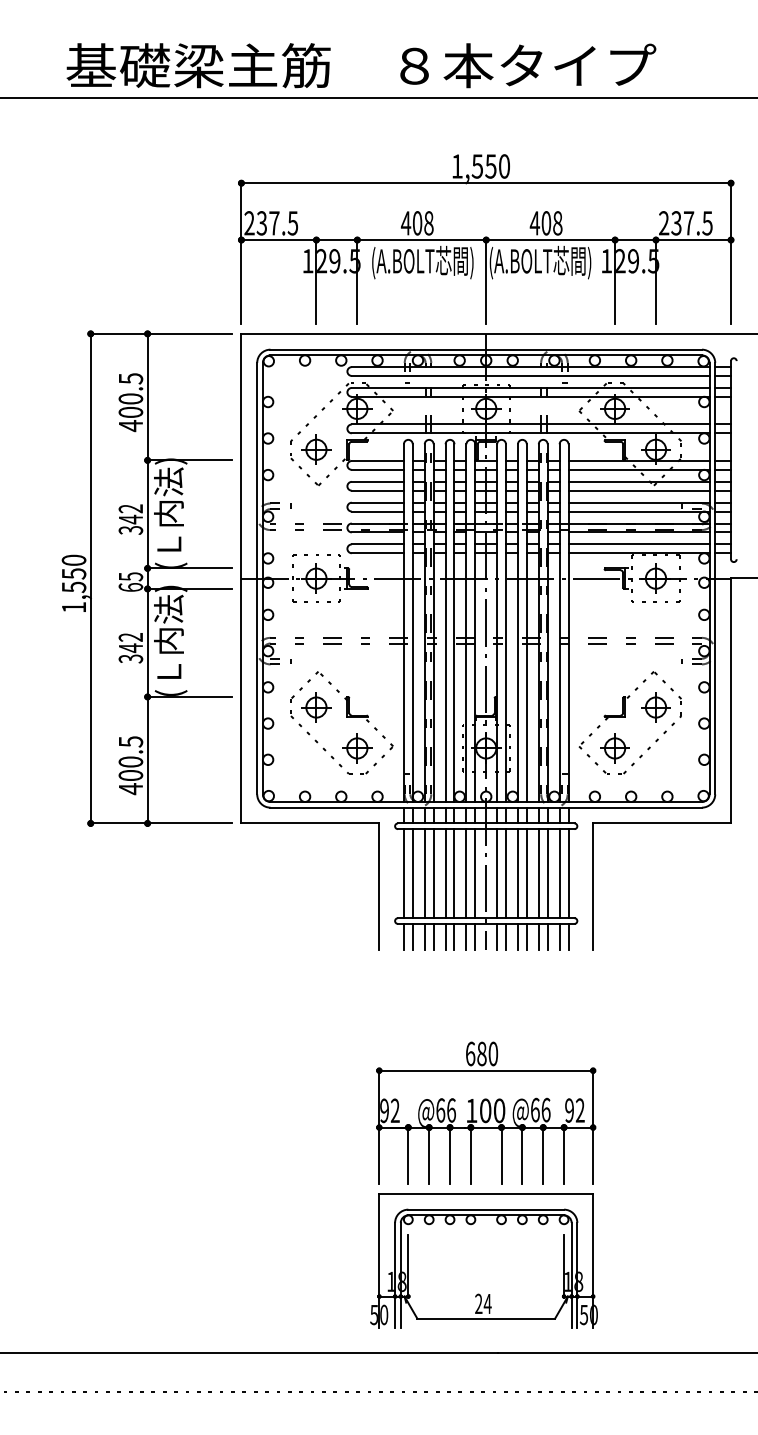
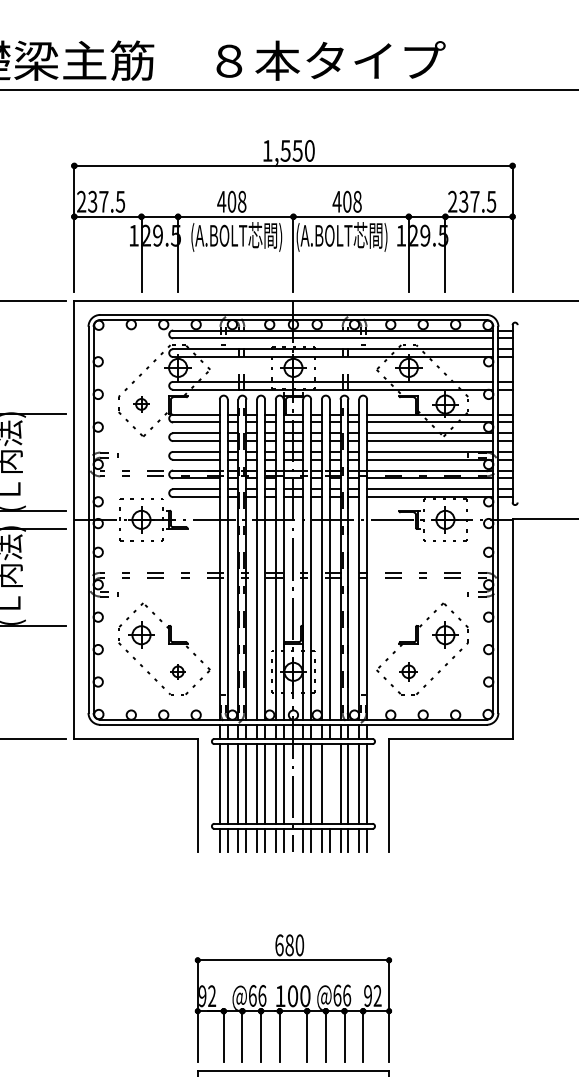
part: (316, 449) -> (141, 404), size x0.6
part: (357, 748) -> (178, 671), size x0.6
part: (614, 748) -> (408, 671), size x0.7
line: (526, 873) -> (329, 783), removed

